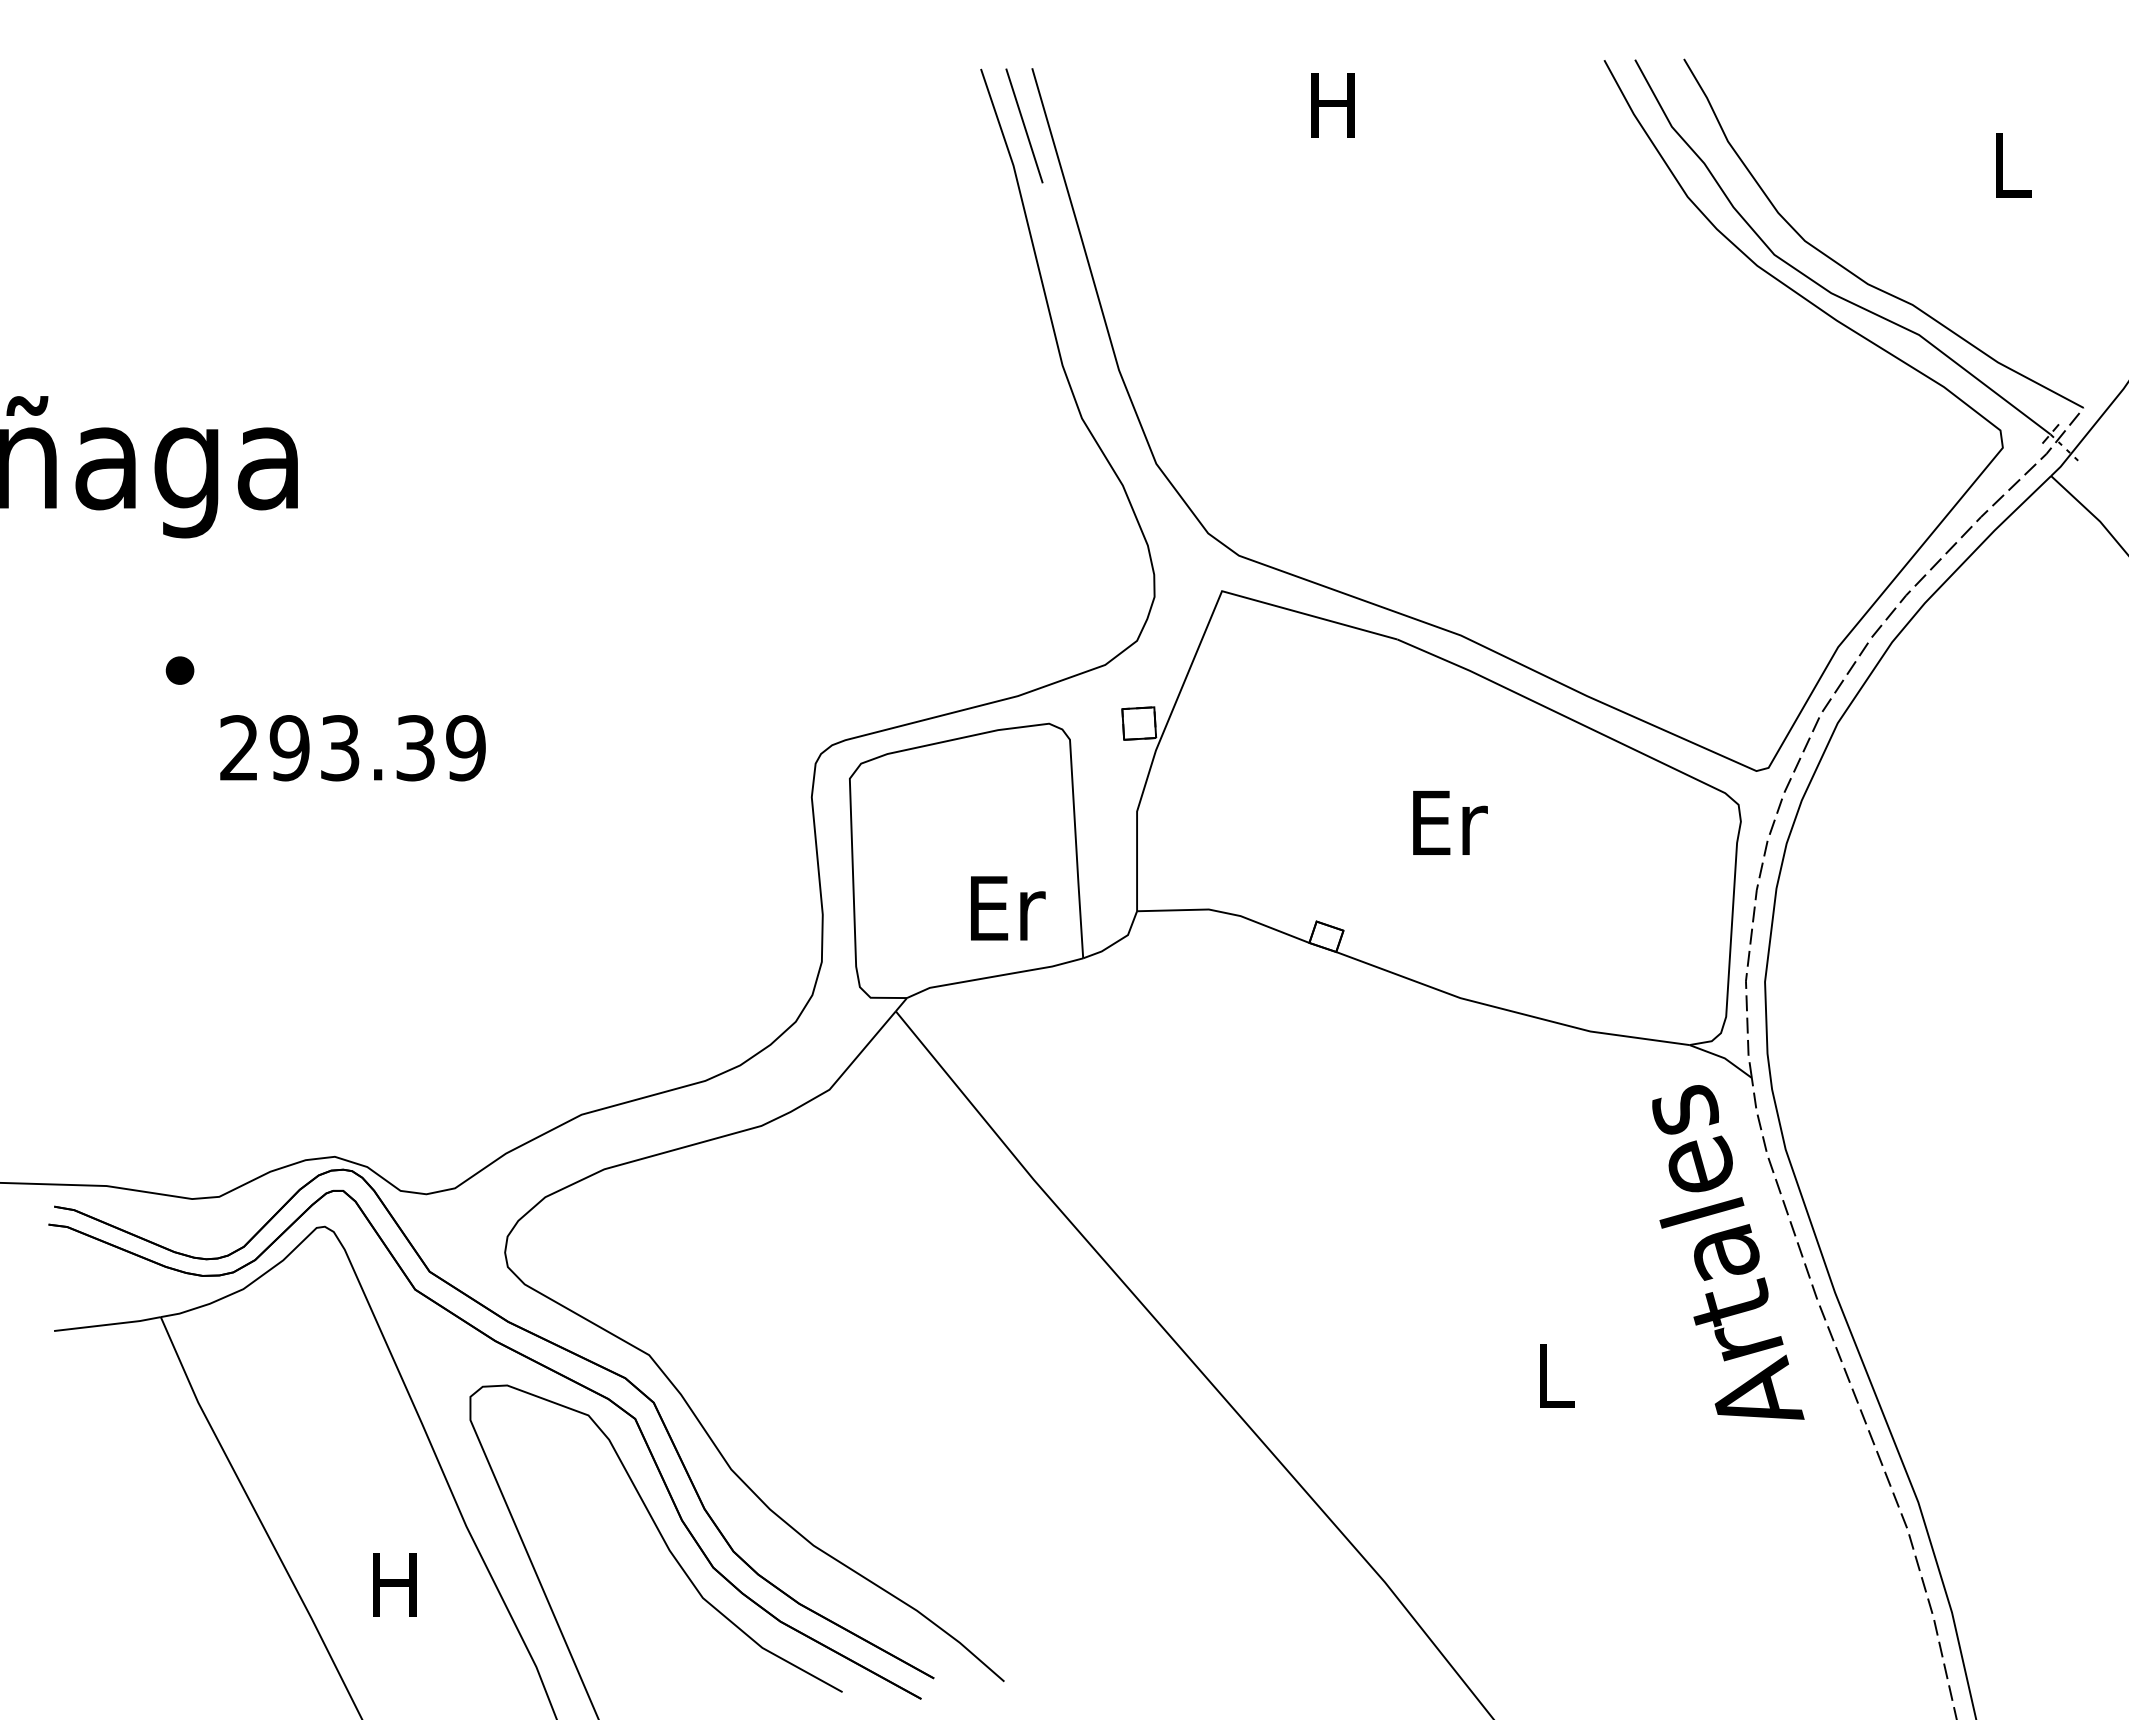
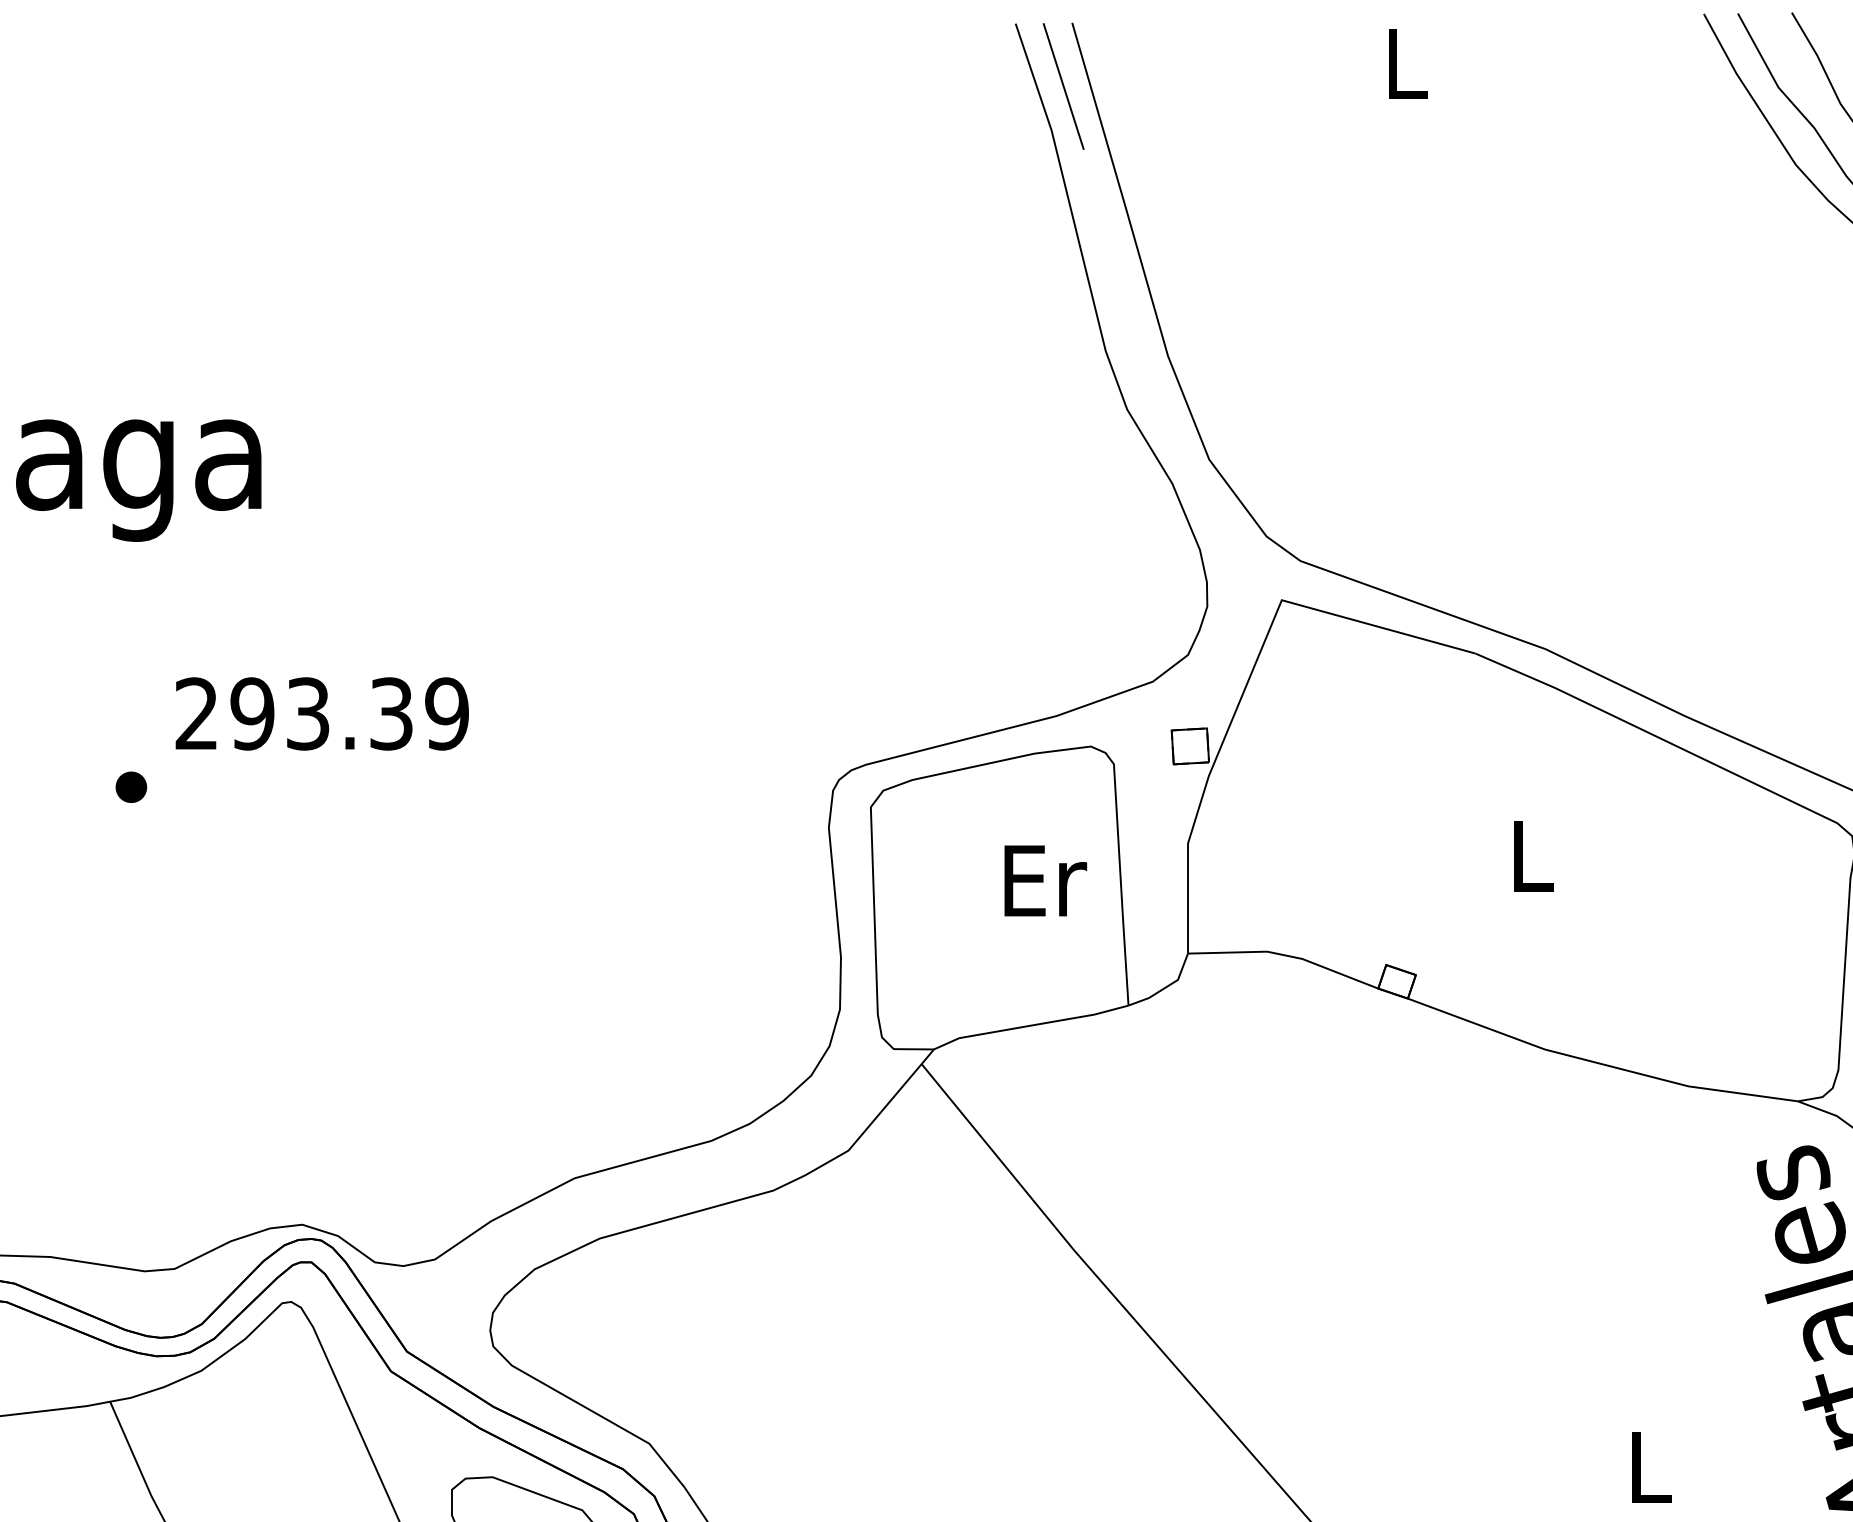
text: (1332, 105) -> (1403, 63), H -> L
part: (179, 670) -> (130, 787), moved
text: (352, 748) -> (321, 714), moved
text: (1450, 822) -> (1534, 855), Er -> L
text: (1008, 908) -> (1046, 881), moved

